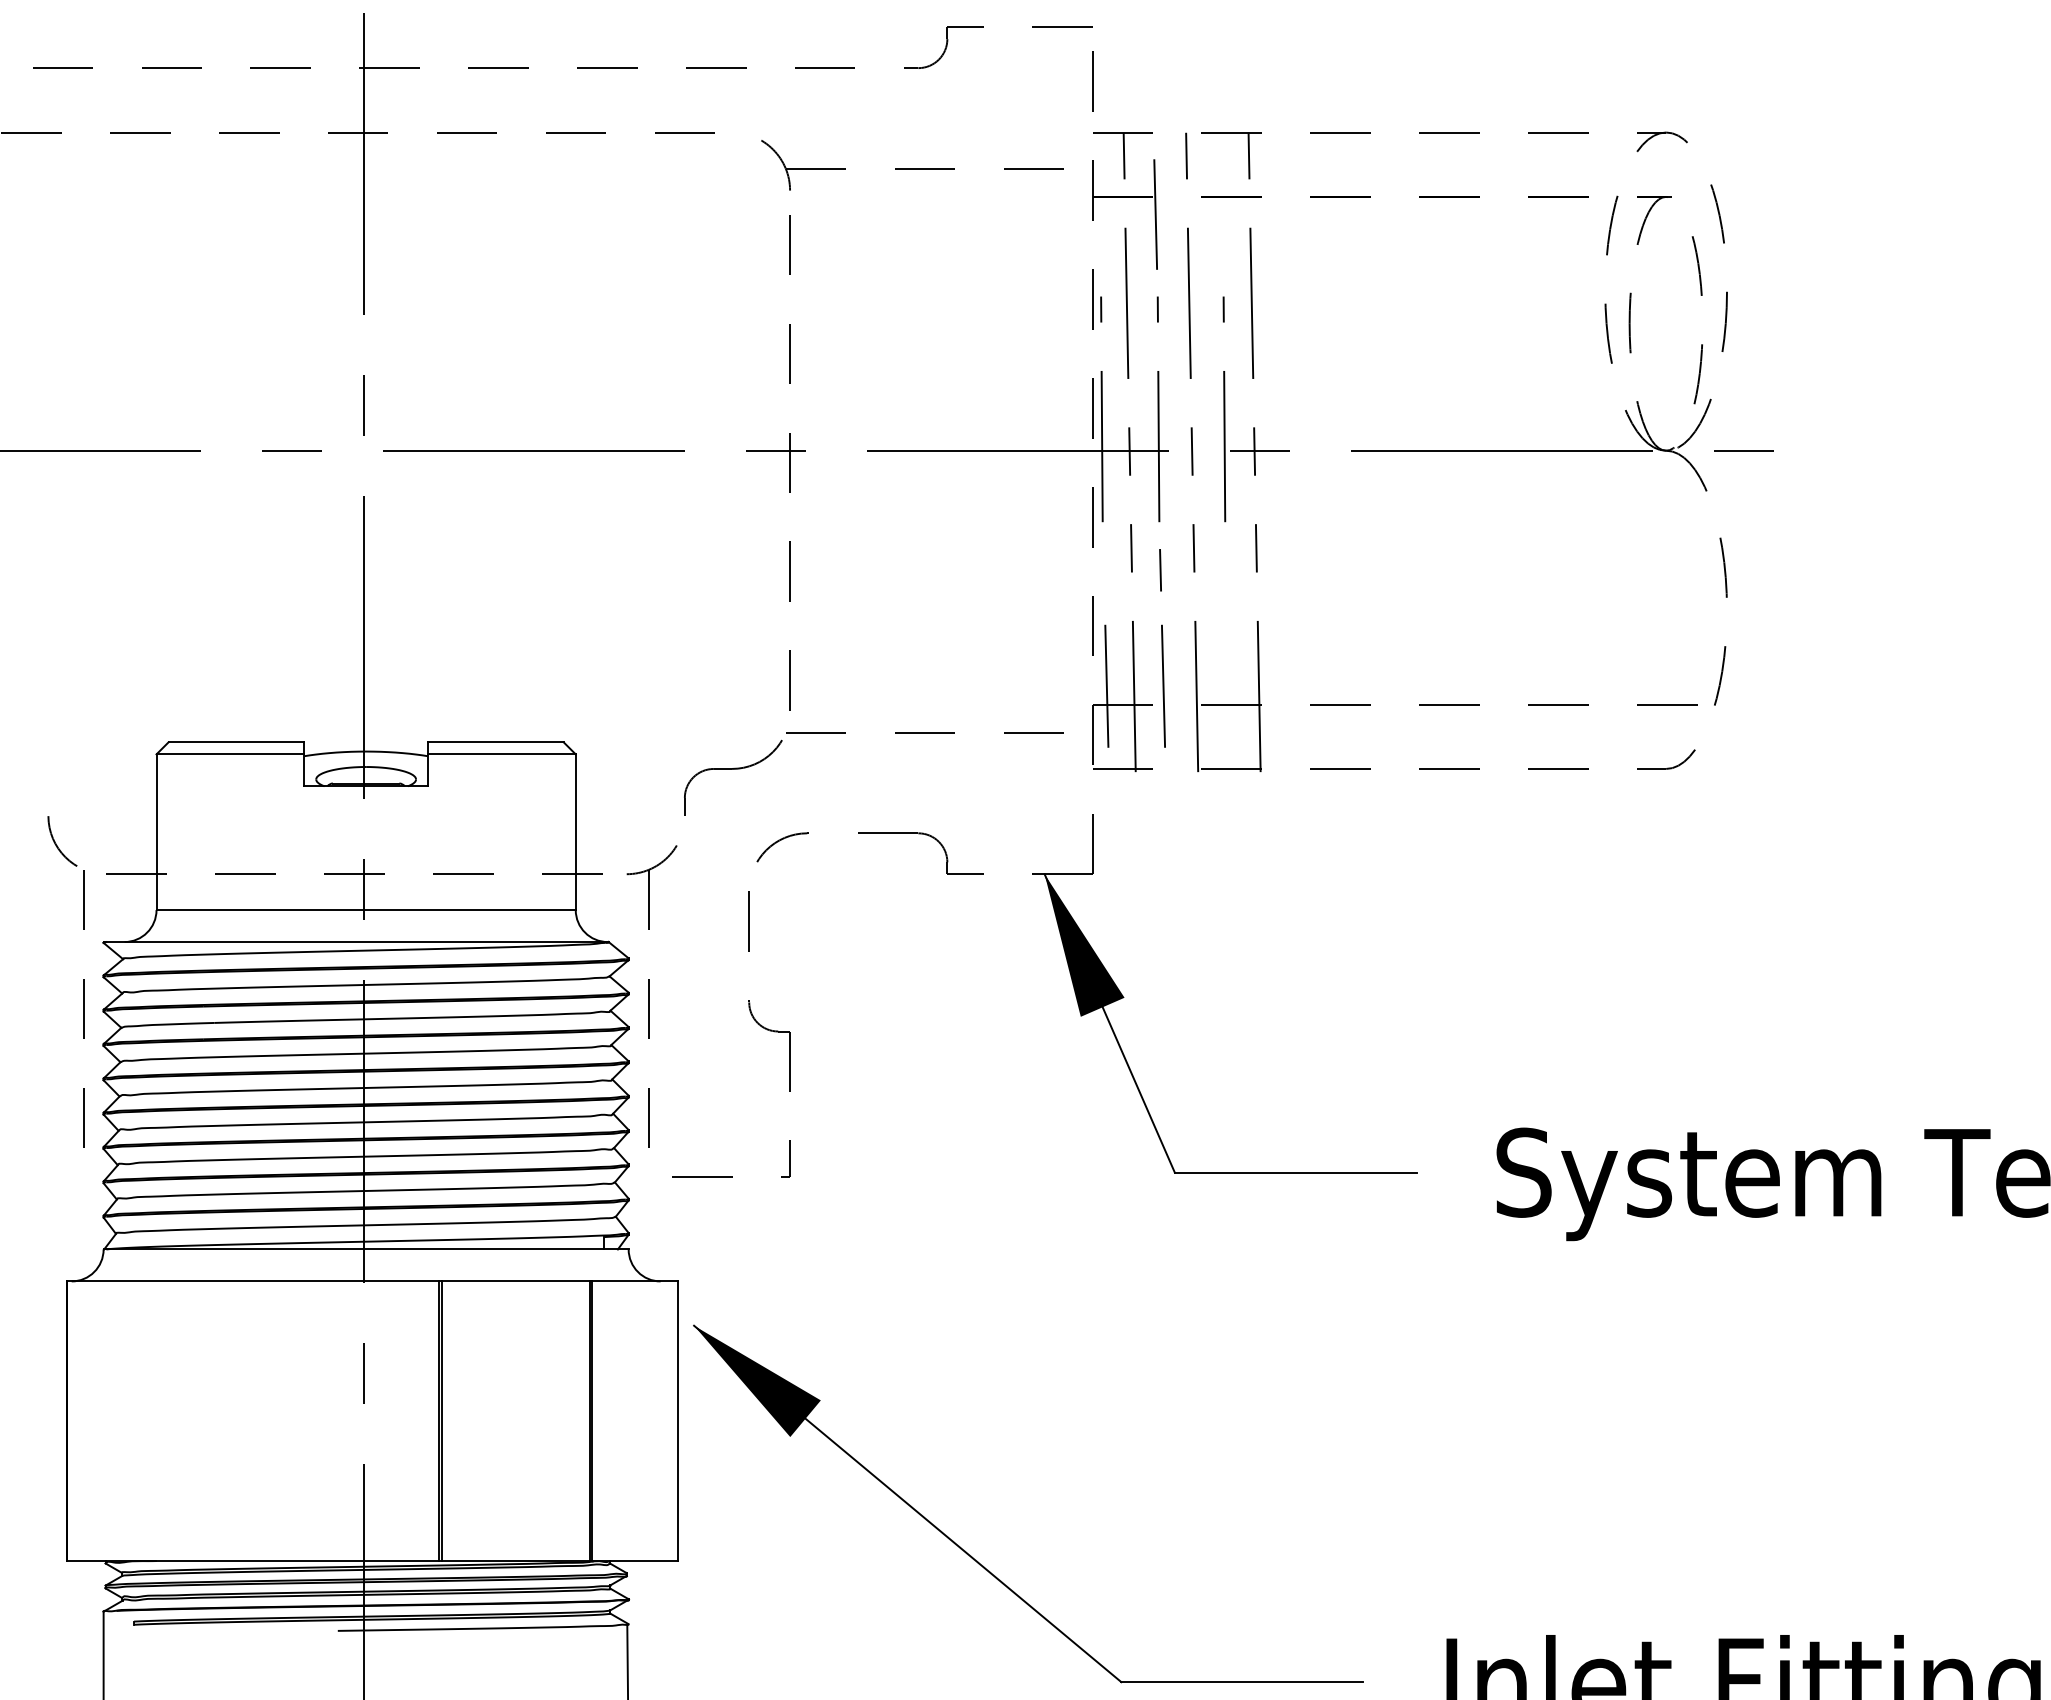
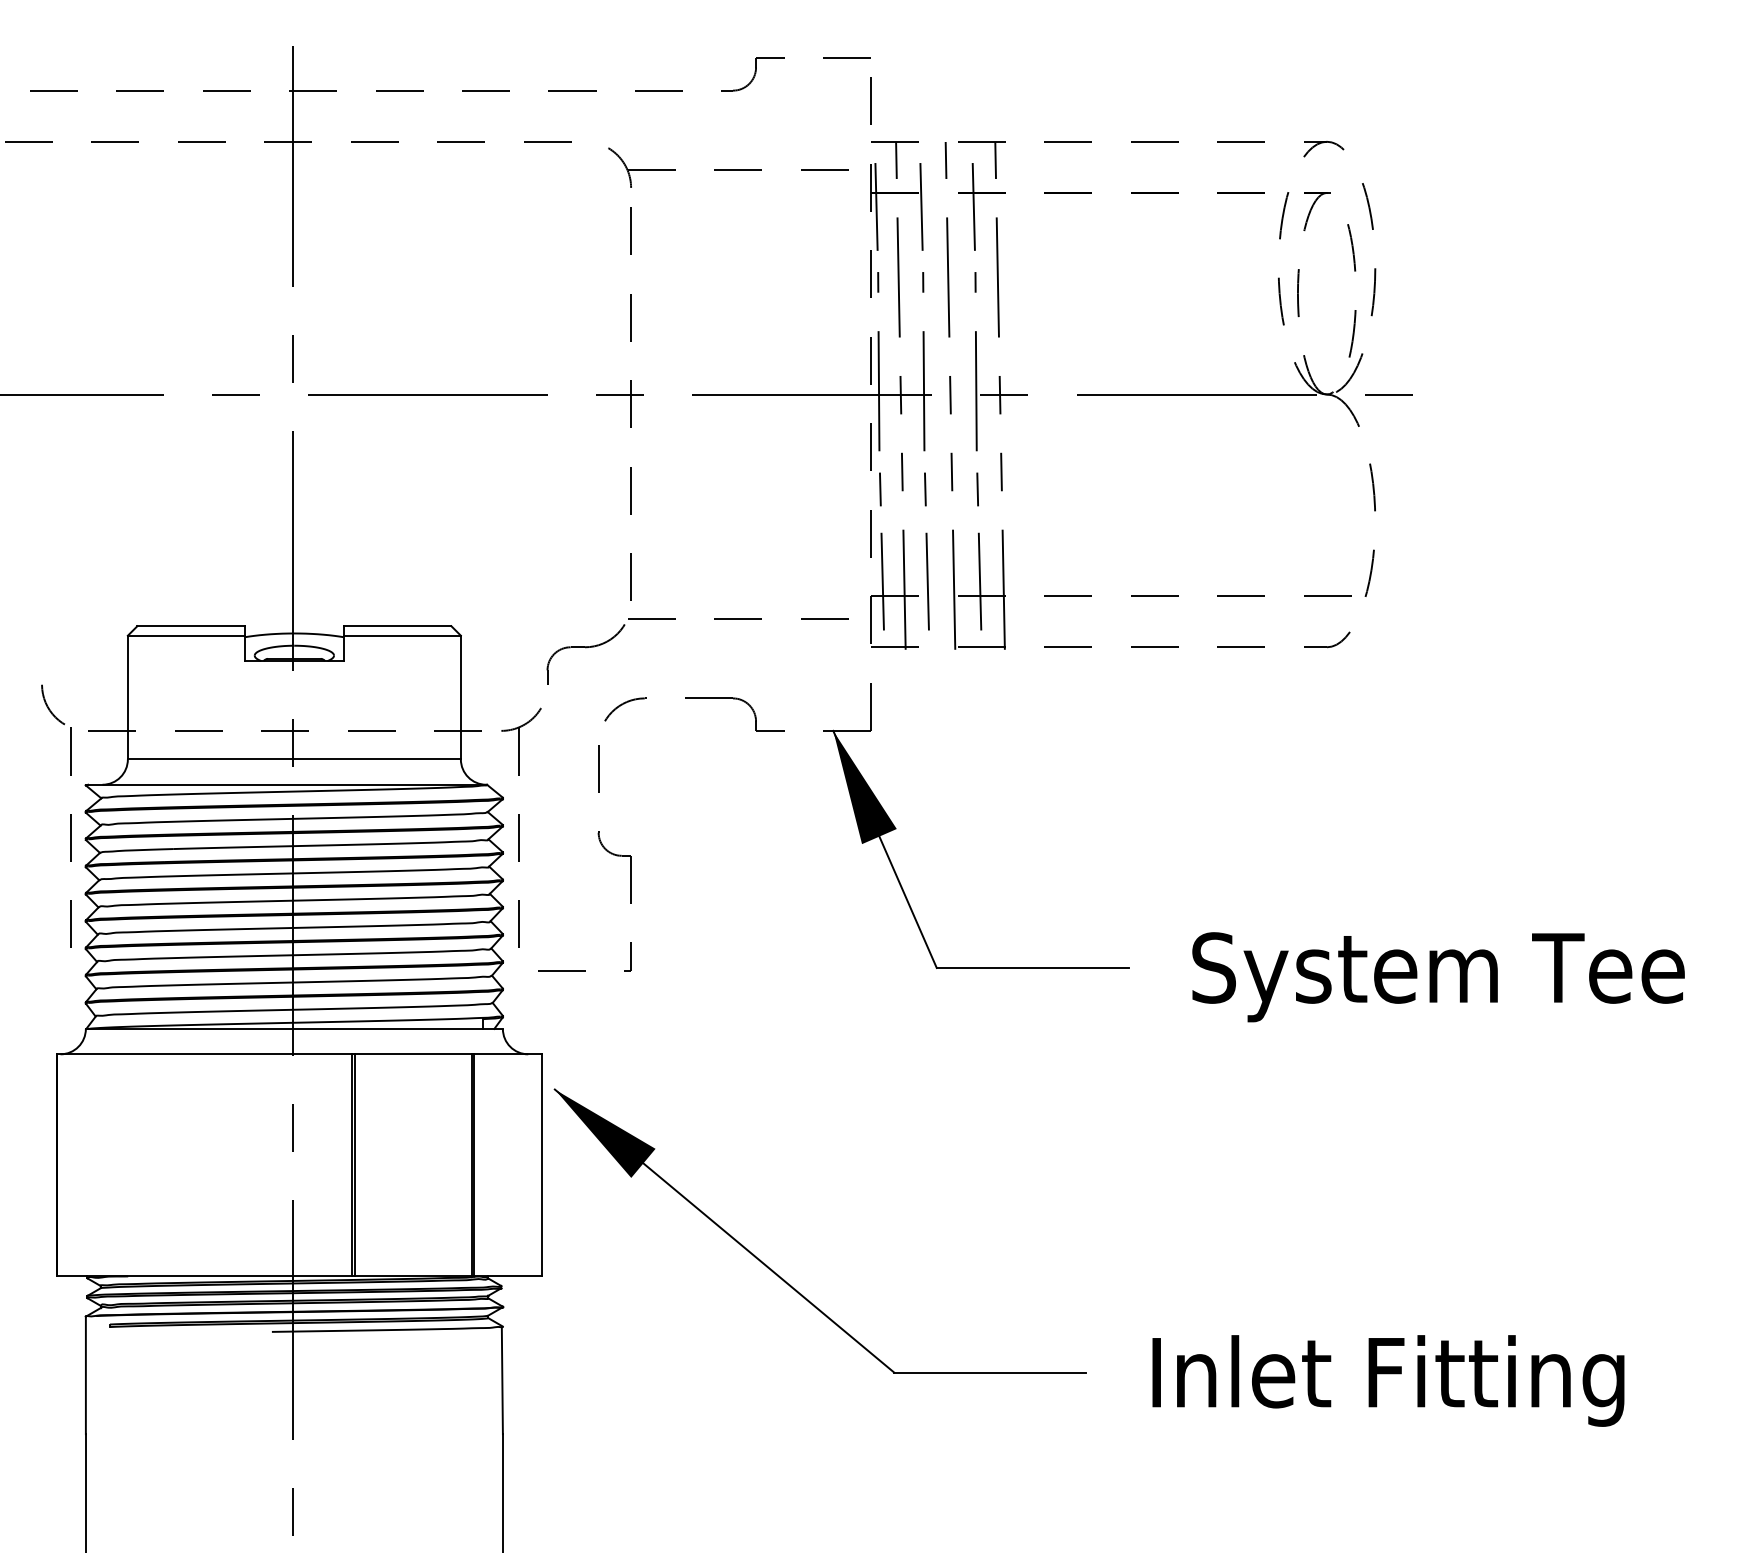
line: (1099, 214) -> (876, 206), added
line: (1221, 214) -> (973, 206), added
line: (1102, 570) -> (879, 489), added
line: (1226, 570) -> (977, 489), added
line: (1228, 686) -> (979, 581), added

